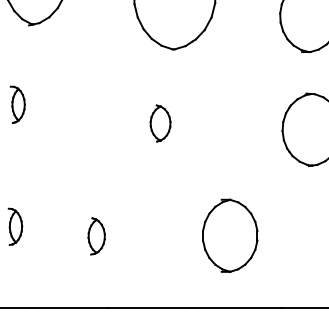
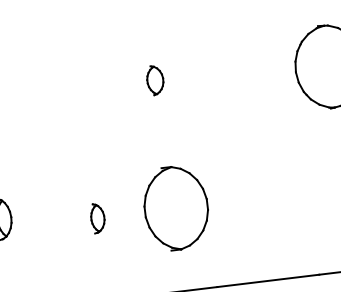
part: (160, 123) -> (155, 80), size x0.7
part: (230, 235) -> (176, 207), moved
part: (96, 236) -> (97, 218), size x0.7

